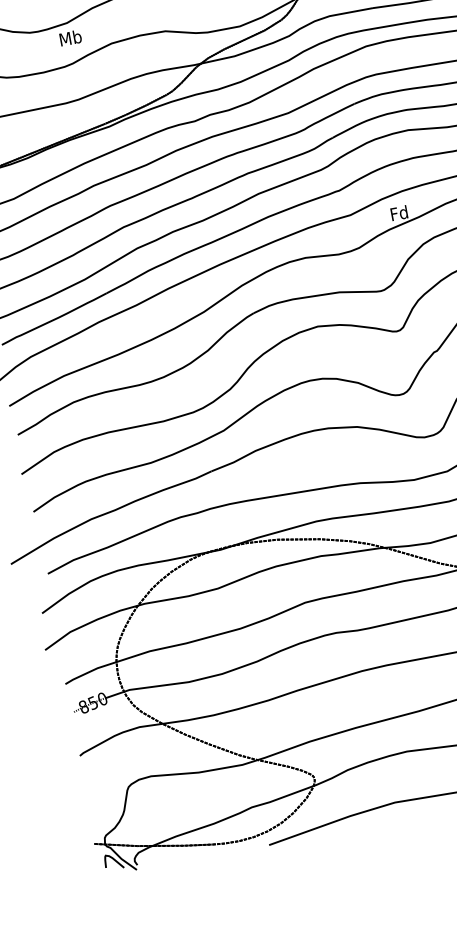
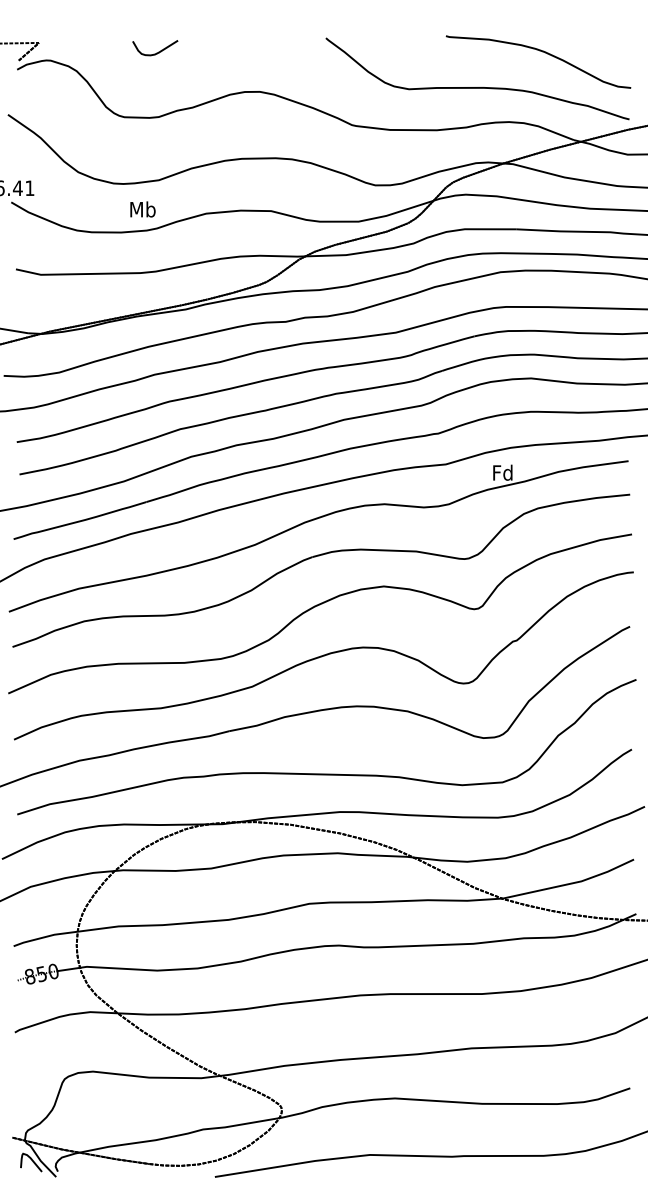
text: (70, 38) -> (142, 209), moved

